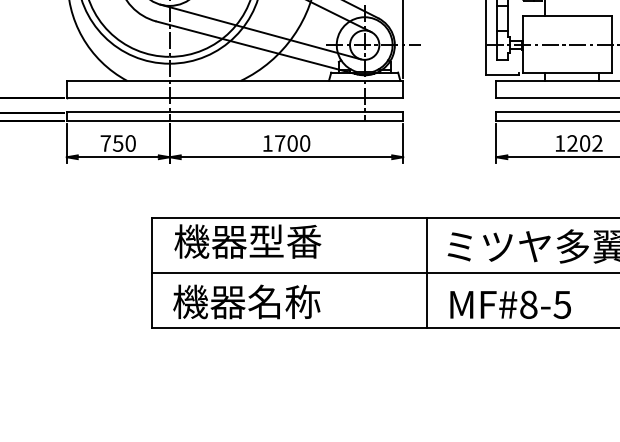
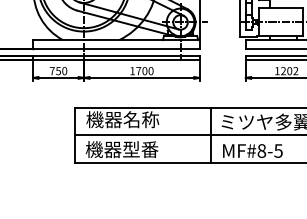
text: (285, 241) -> (141, 119), 機器型番 -> 機器名称
text: (283, 301) -> (140, 149), 機器名称 -> 機器型番

